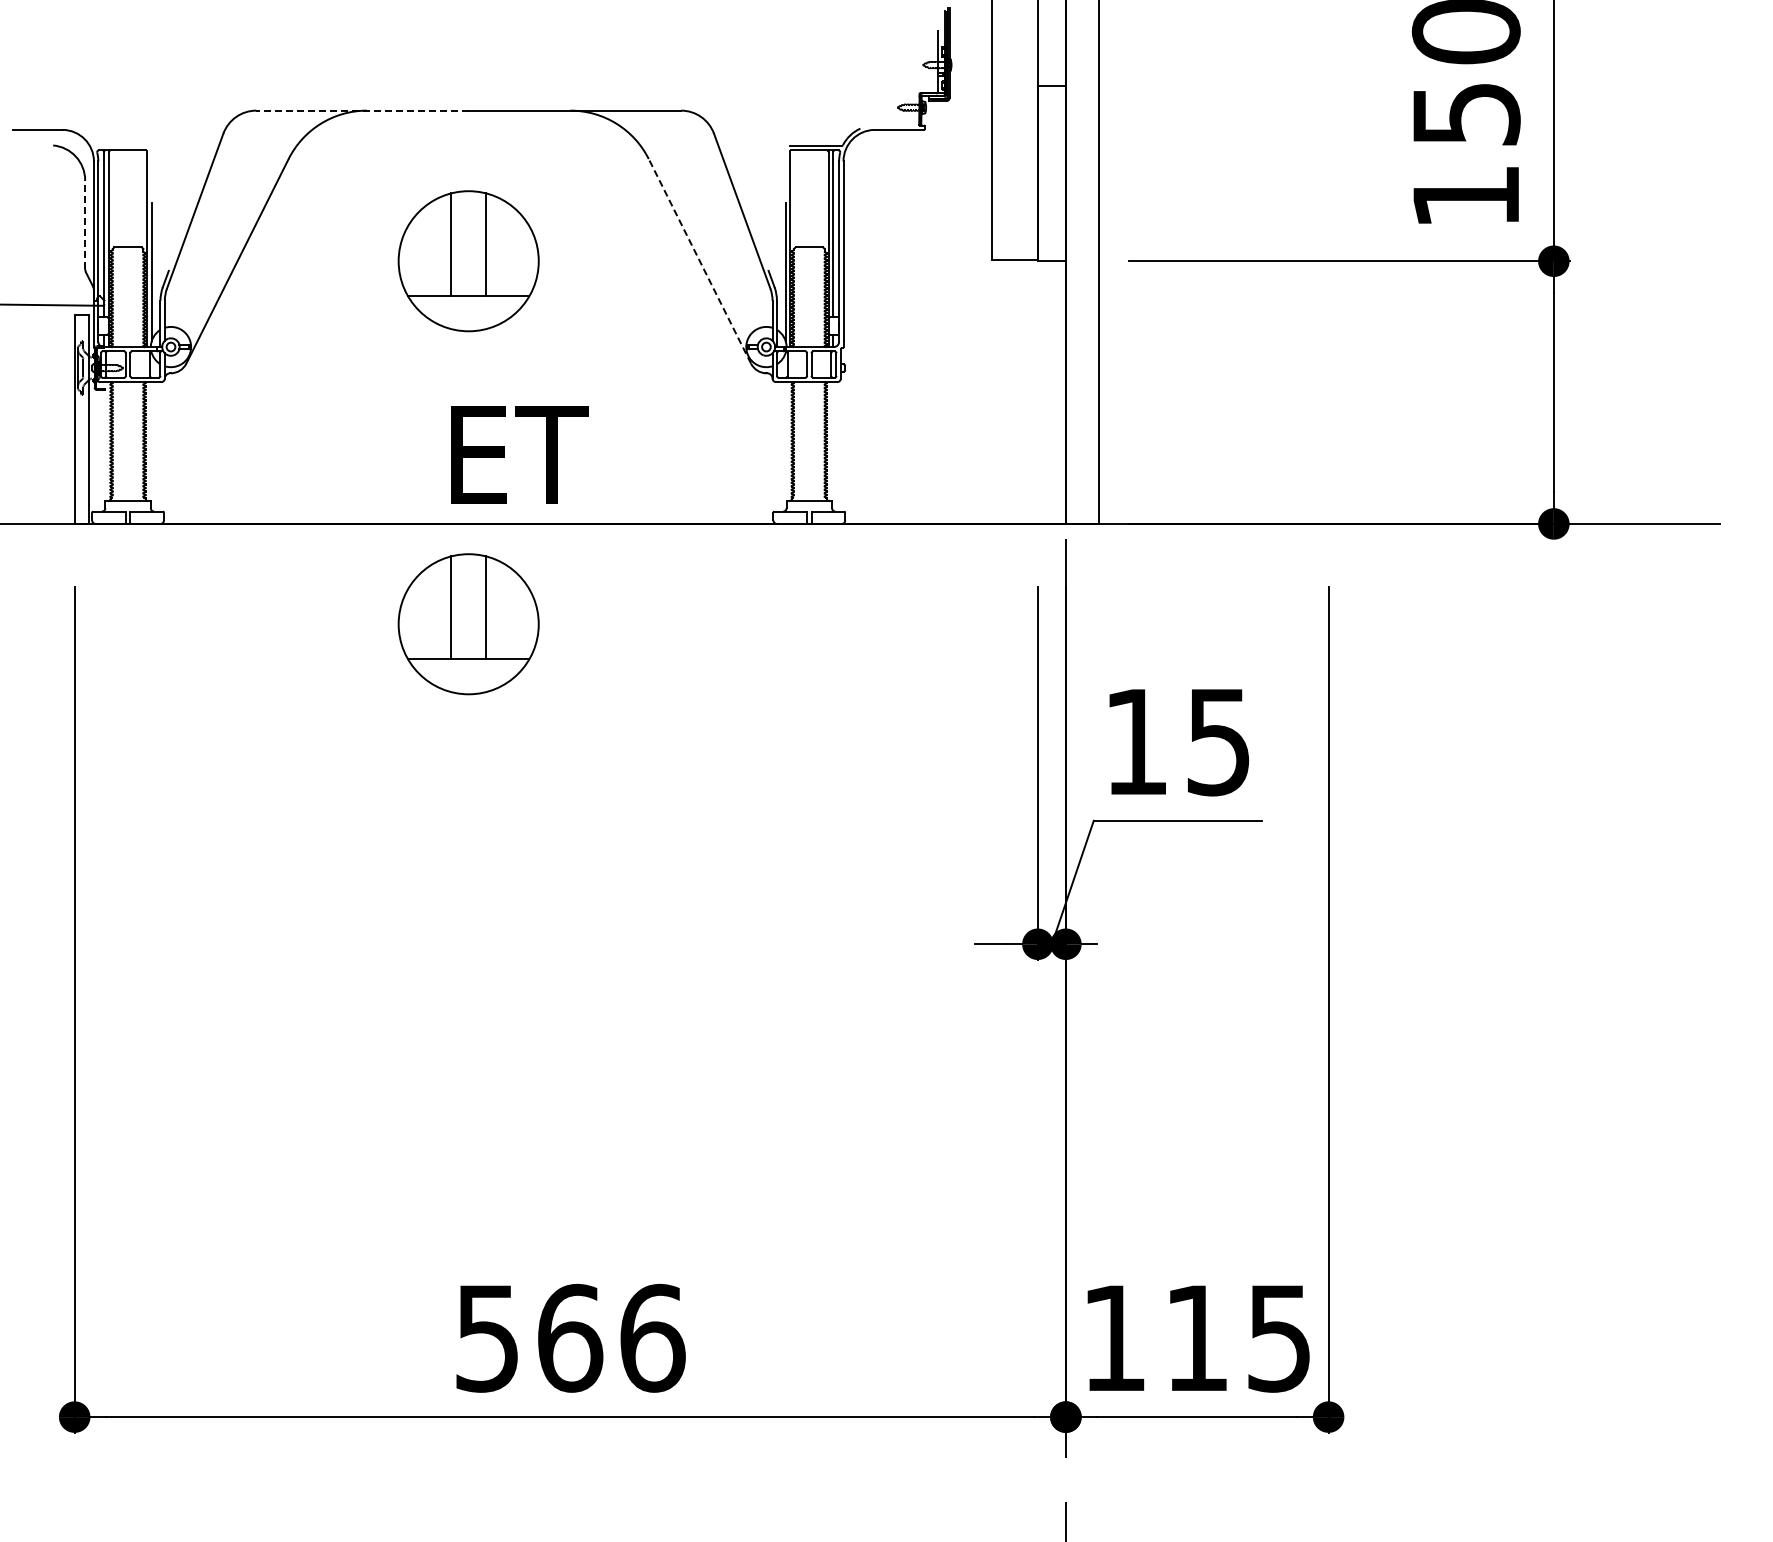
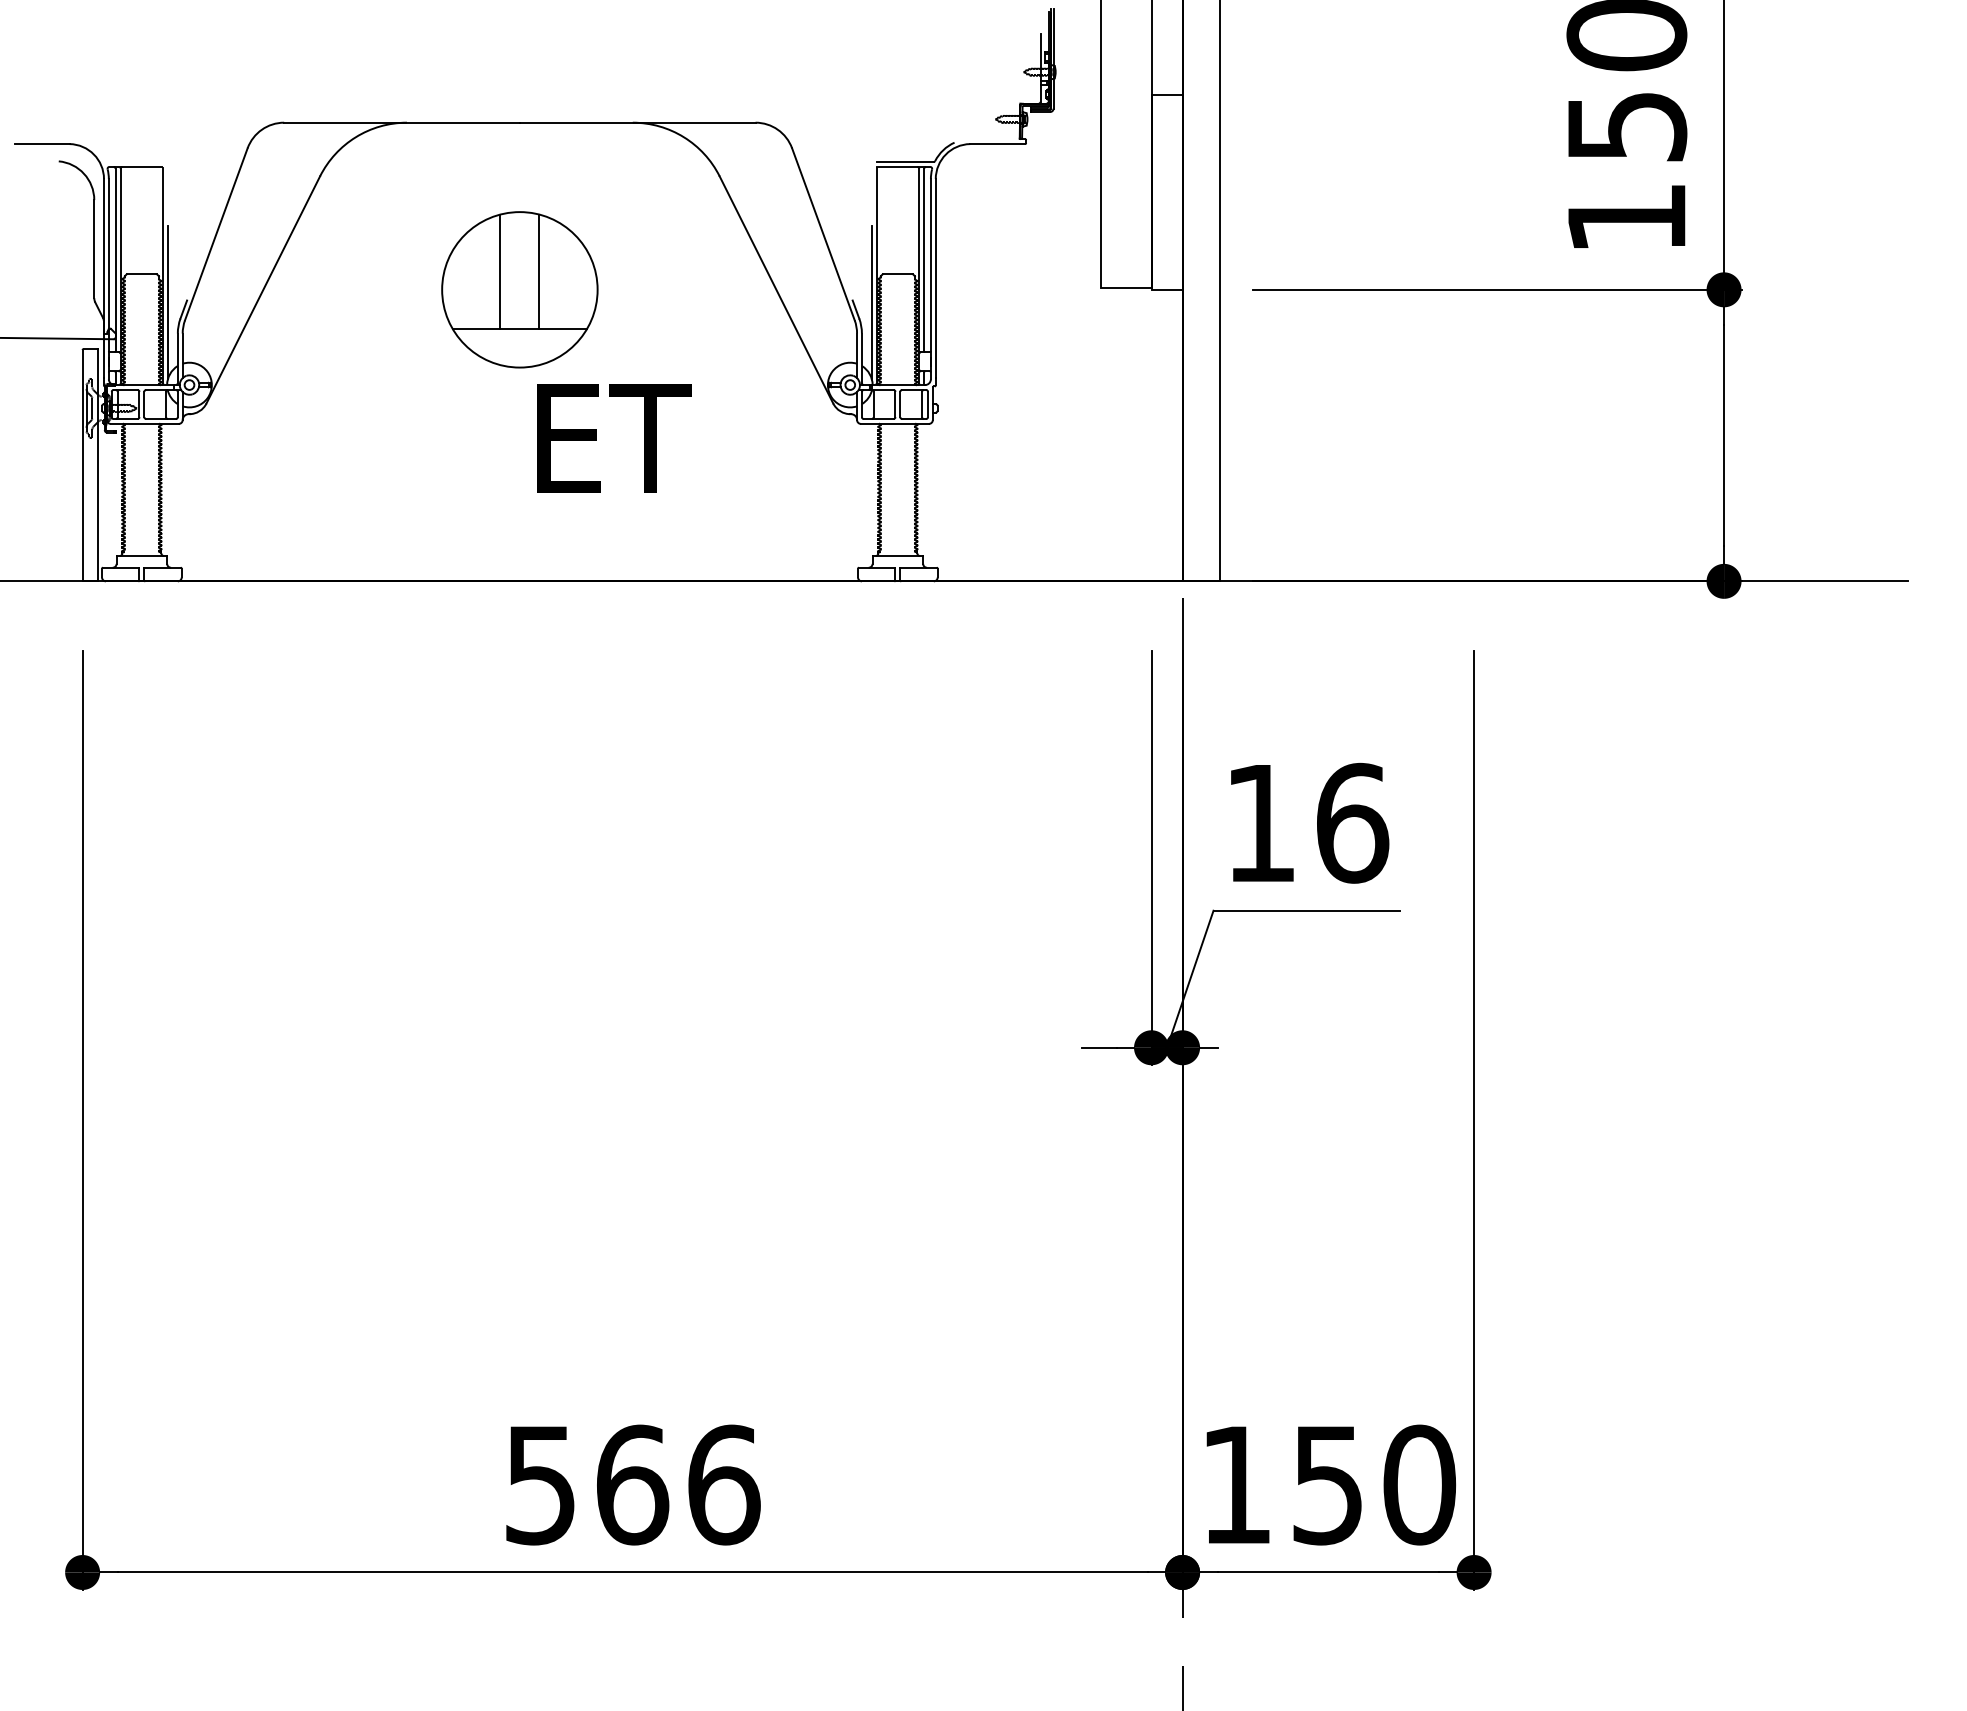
line: (362, 110) -> (402, 122), dashed -> solid
line: (85, 224) -> (94, 249), dashed -> solid
line: (699, 260) -> (775, 288), dashed -> solid
text: (519, 454) -> (613, 437), moved
part: (468, 624) -> (519, 692), removed
text: (1219, 741) -> (1353, 822), 15 -> 16
text: (1239, 1337) -> (1375, 1484), 115 -> 150

